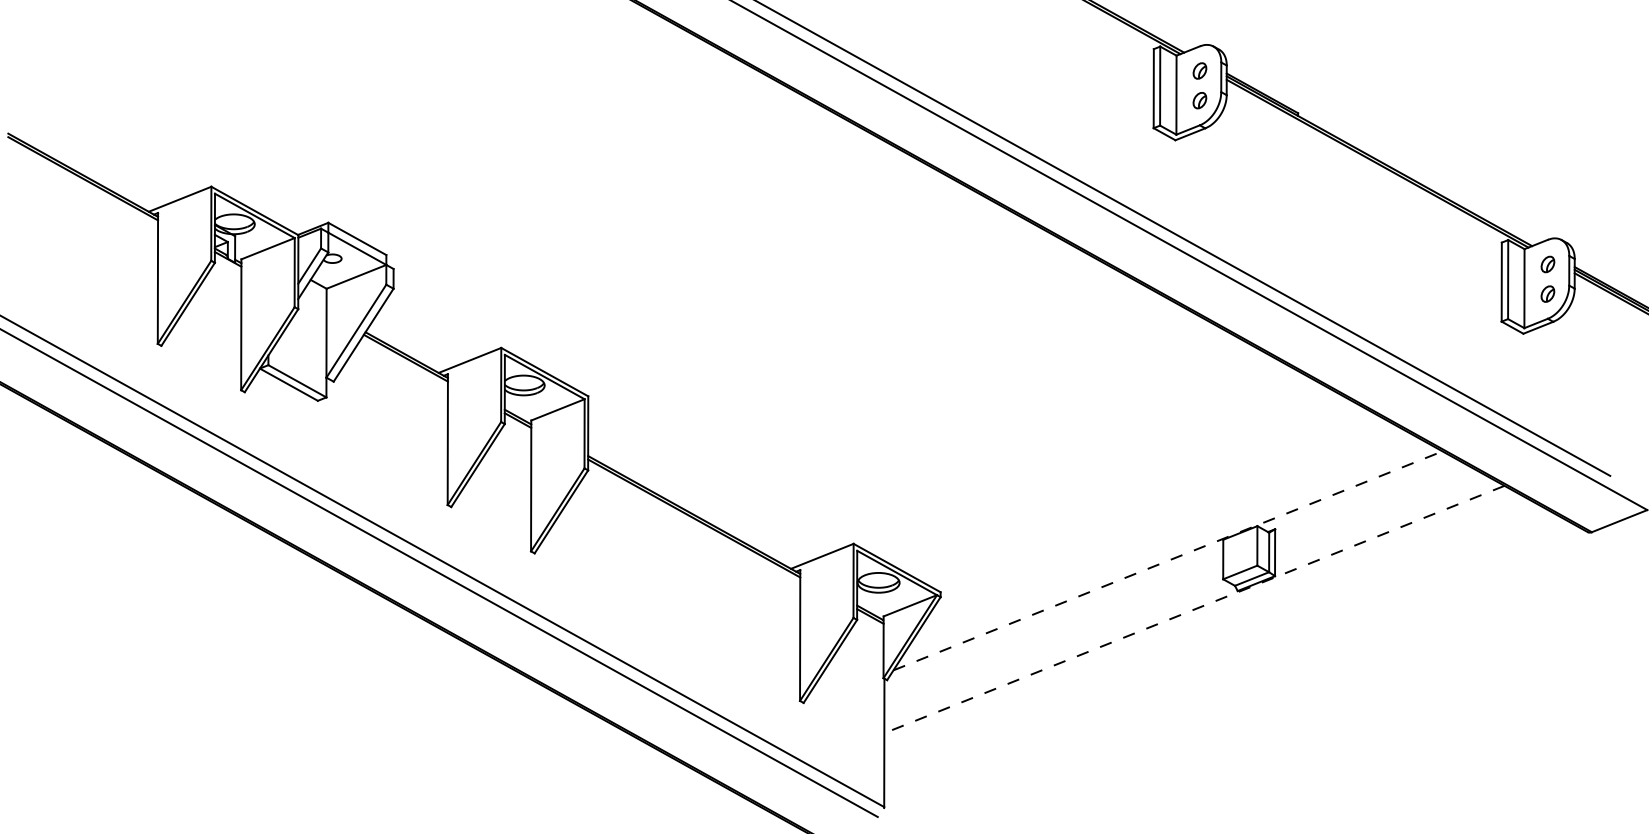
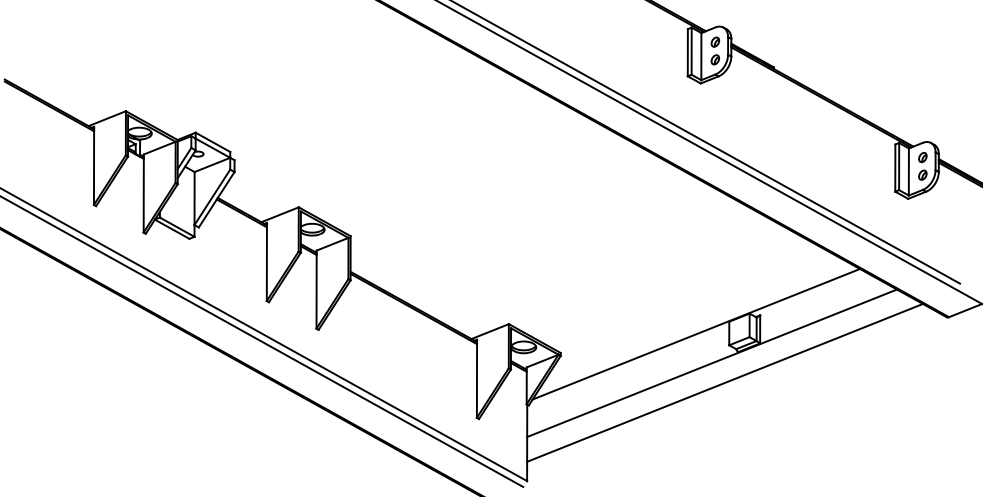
line: (1168, 561) -> (696, 334), dashed -> solid
line: (1193, 609) -> (711, 363), dashed -> solid
line: (1215, 641) -> (724, 382), added

